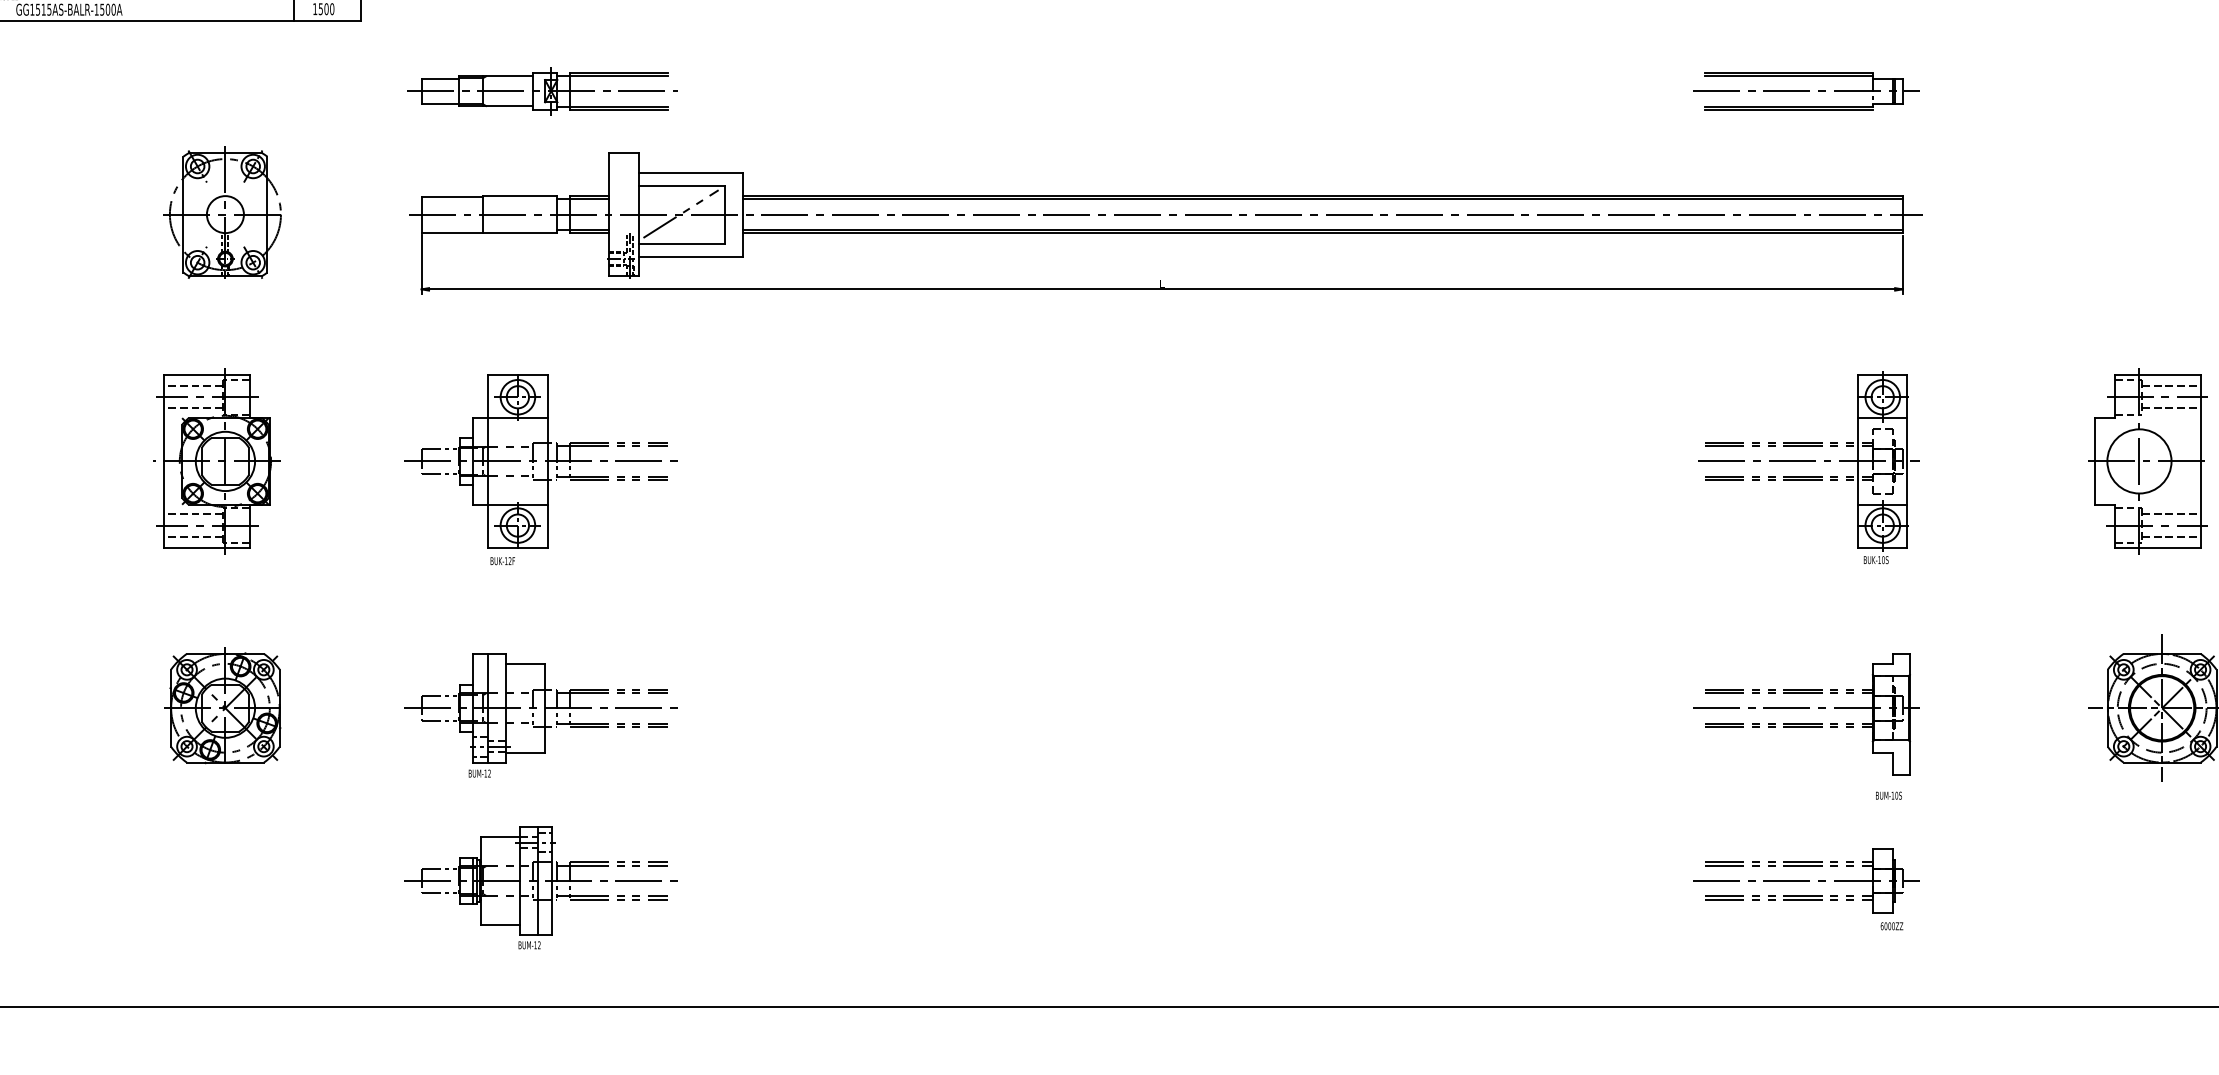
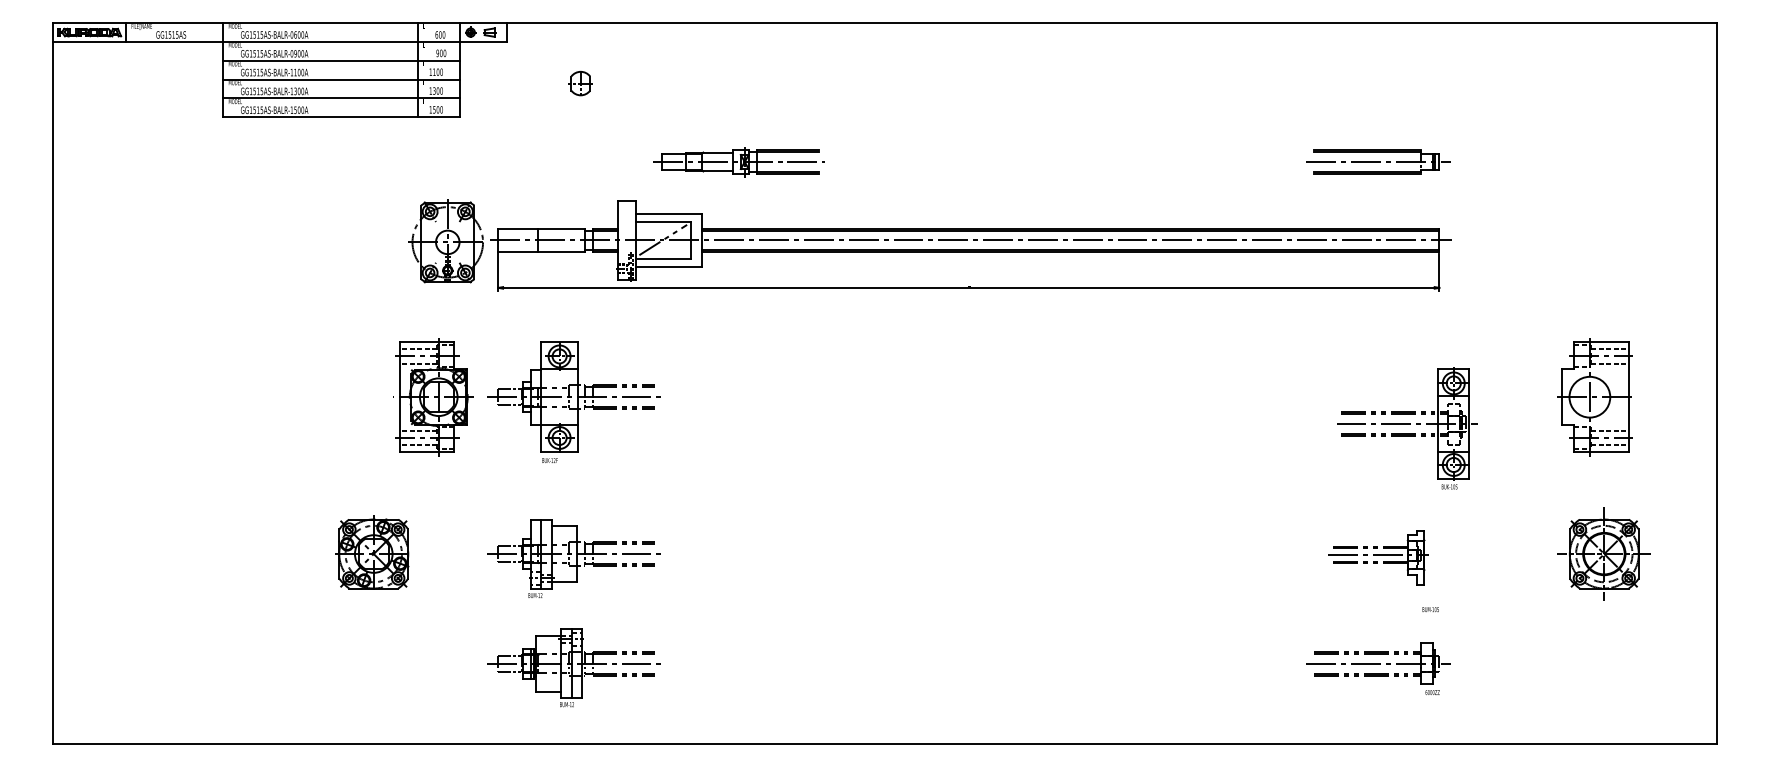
part: (541, 92) -> (738, 162), moved
part: (221, 213) -> (445, 241), moved
part: (217, 461) -> (433, 397), moved
part: (1809, 468) -> (1407, 428), moved
part: (1806, 713) -> (1378, 557), size x0.7

